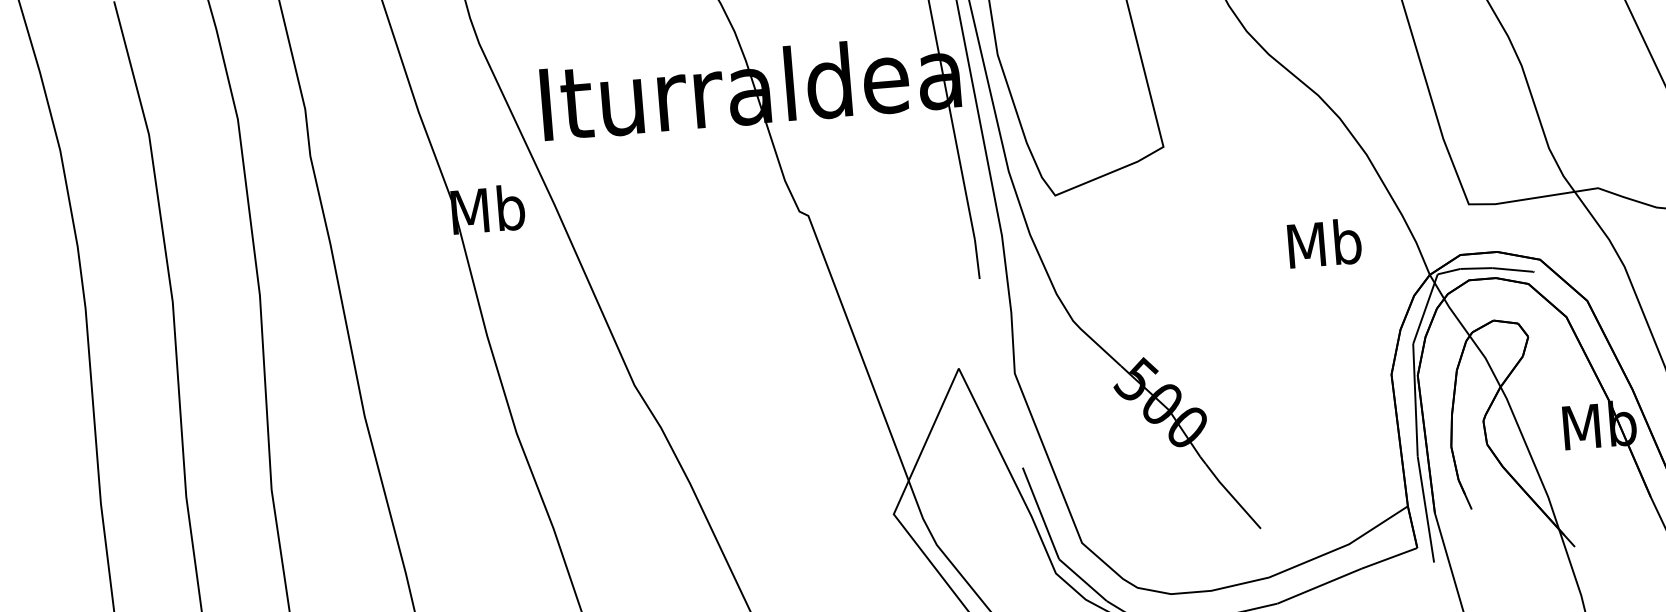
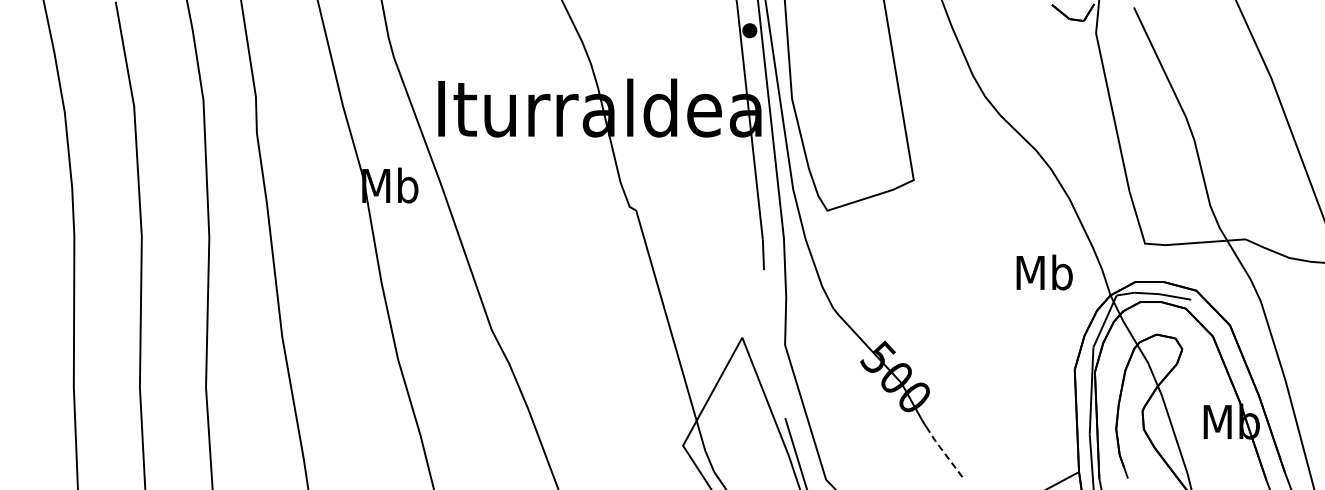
text: (1324, 243) -> (1044, 272), moved
line: (1232, 496) -> (944, 453), solid -> dashed

